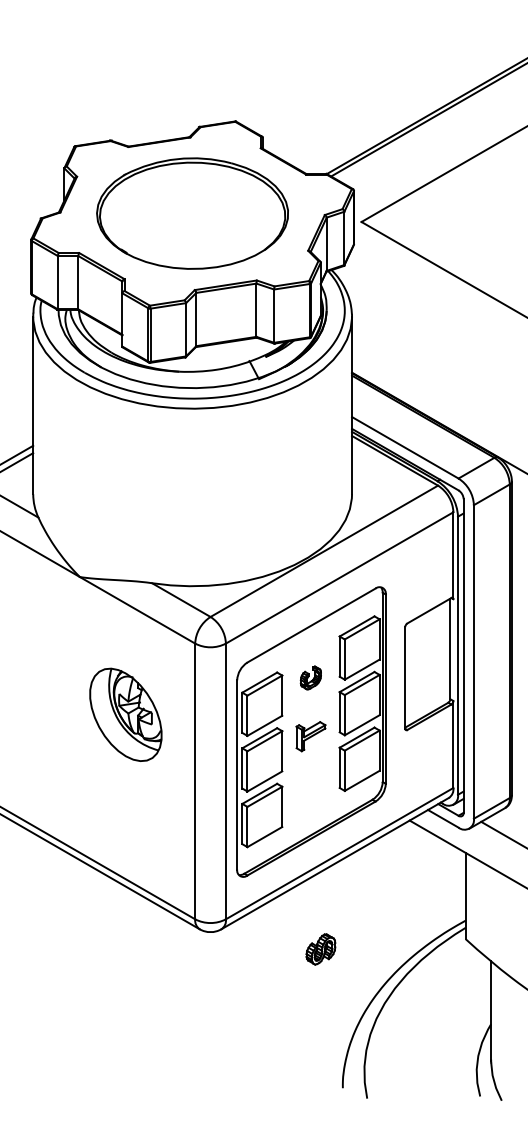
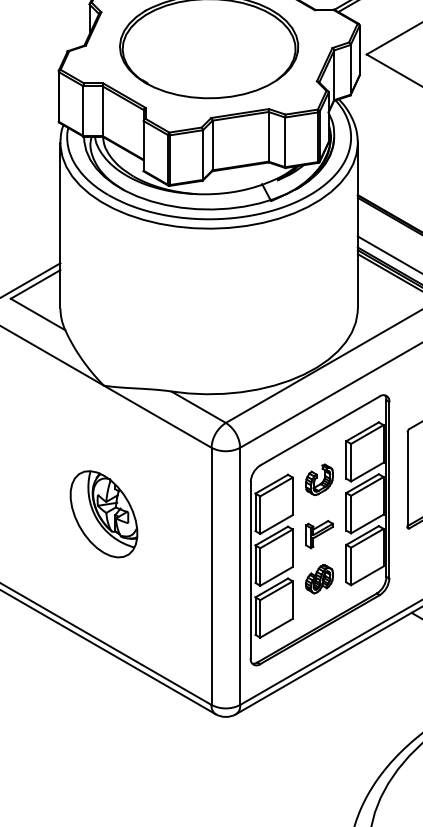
part: (310, 677) -> (319, 479), size x1.43
part: (125, 714) -> (103, 513), moved
part: (320, 949) -> (319, 579), moved

